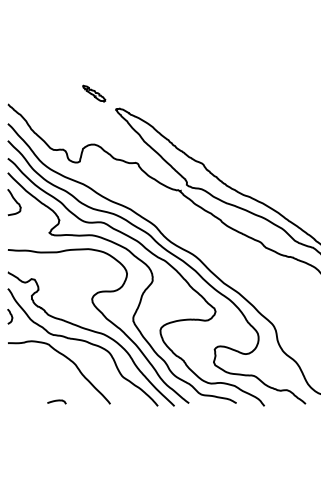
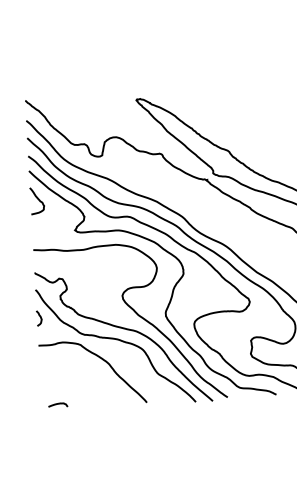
part: (94, 93) -> (113, 84), removed
curve: (56, 401) -> (57, 404), moved

